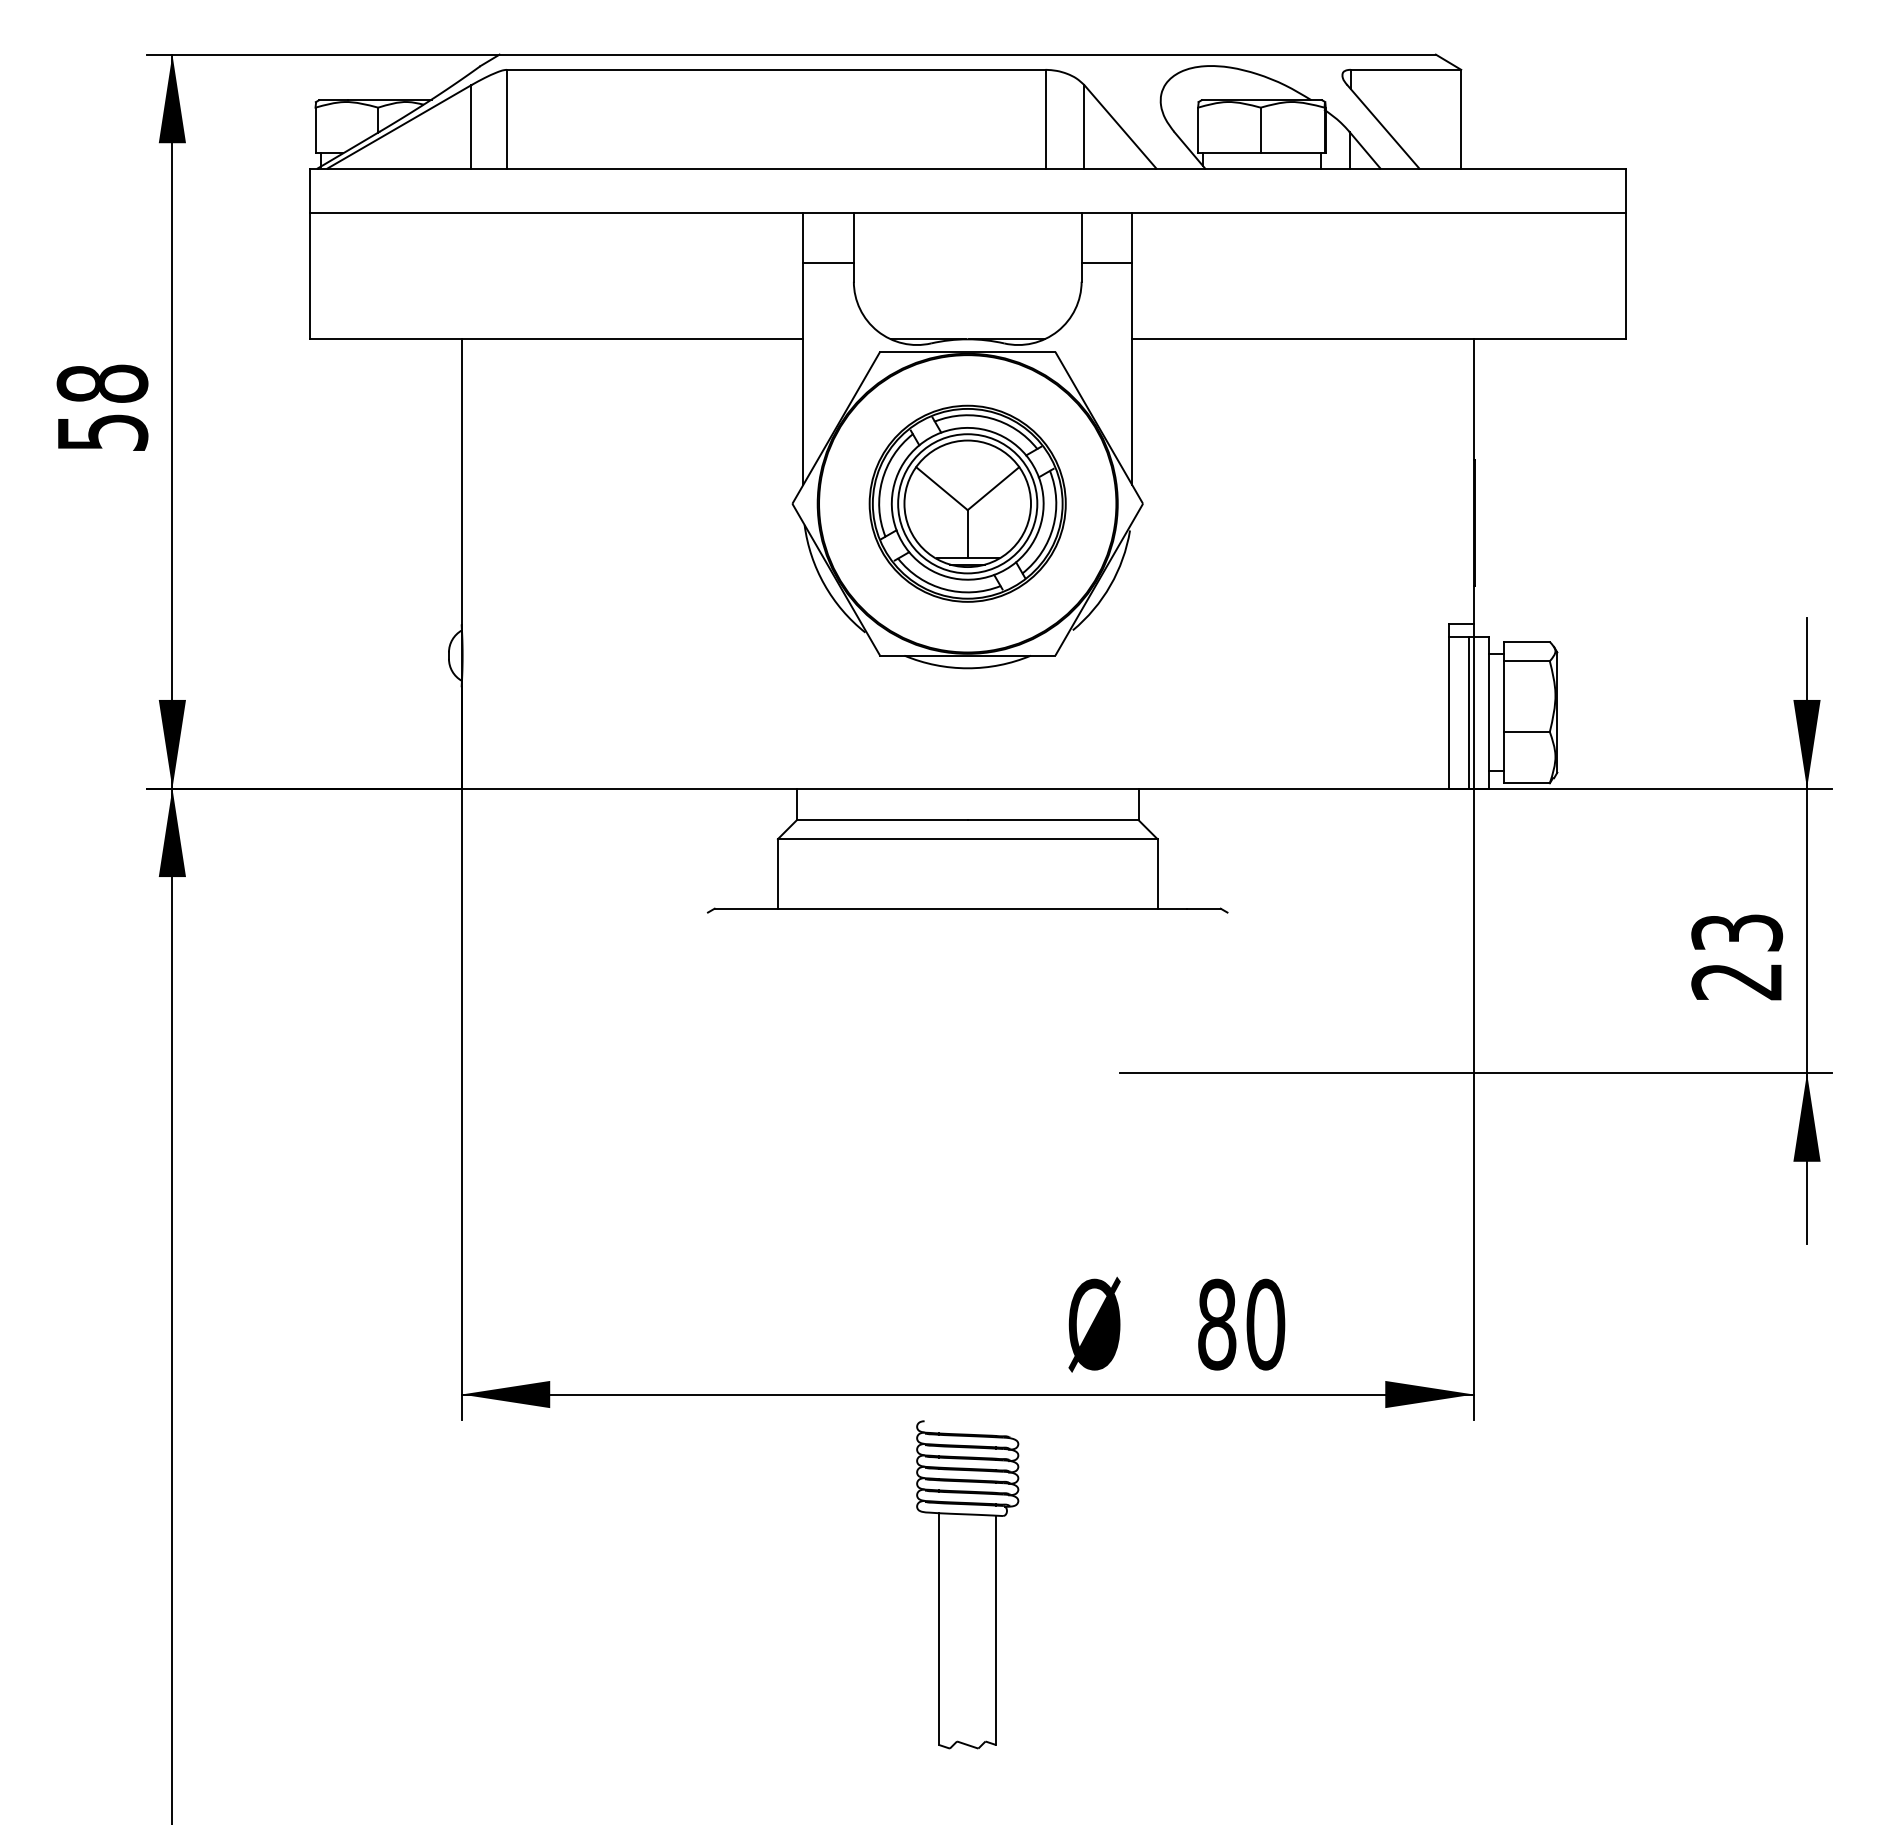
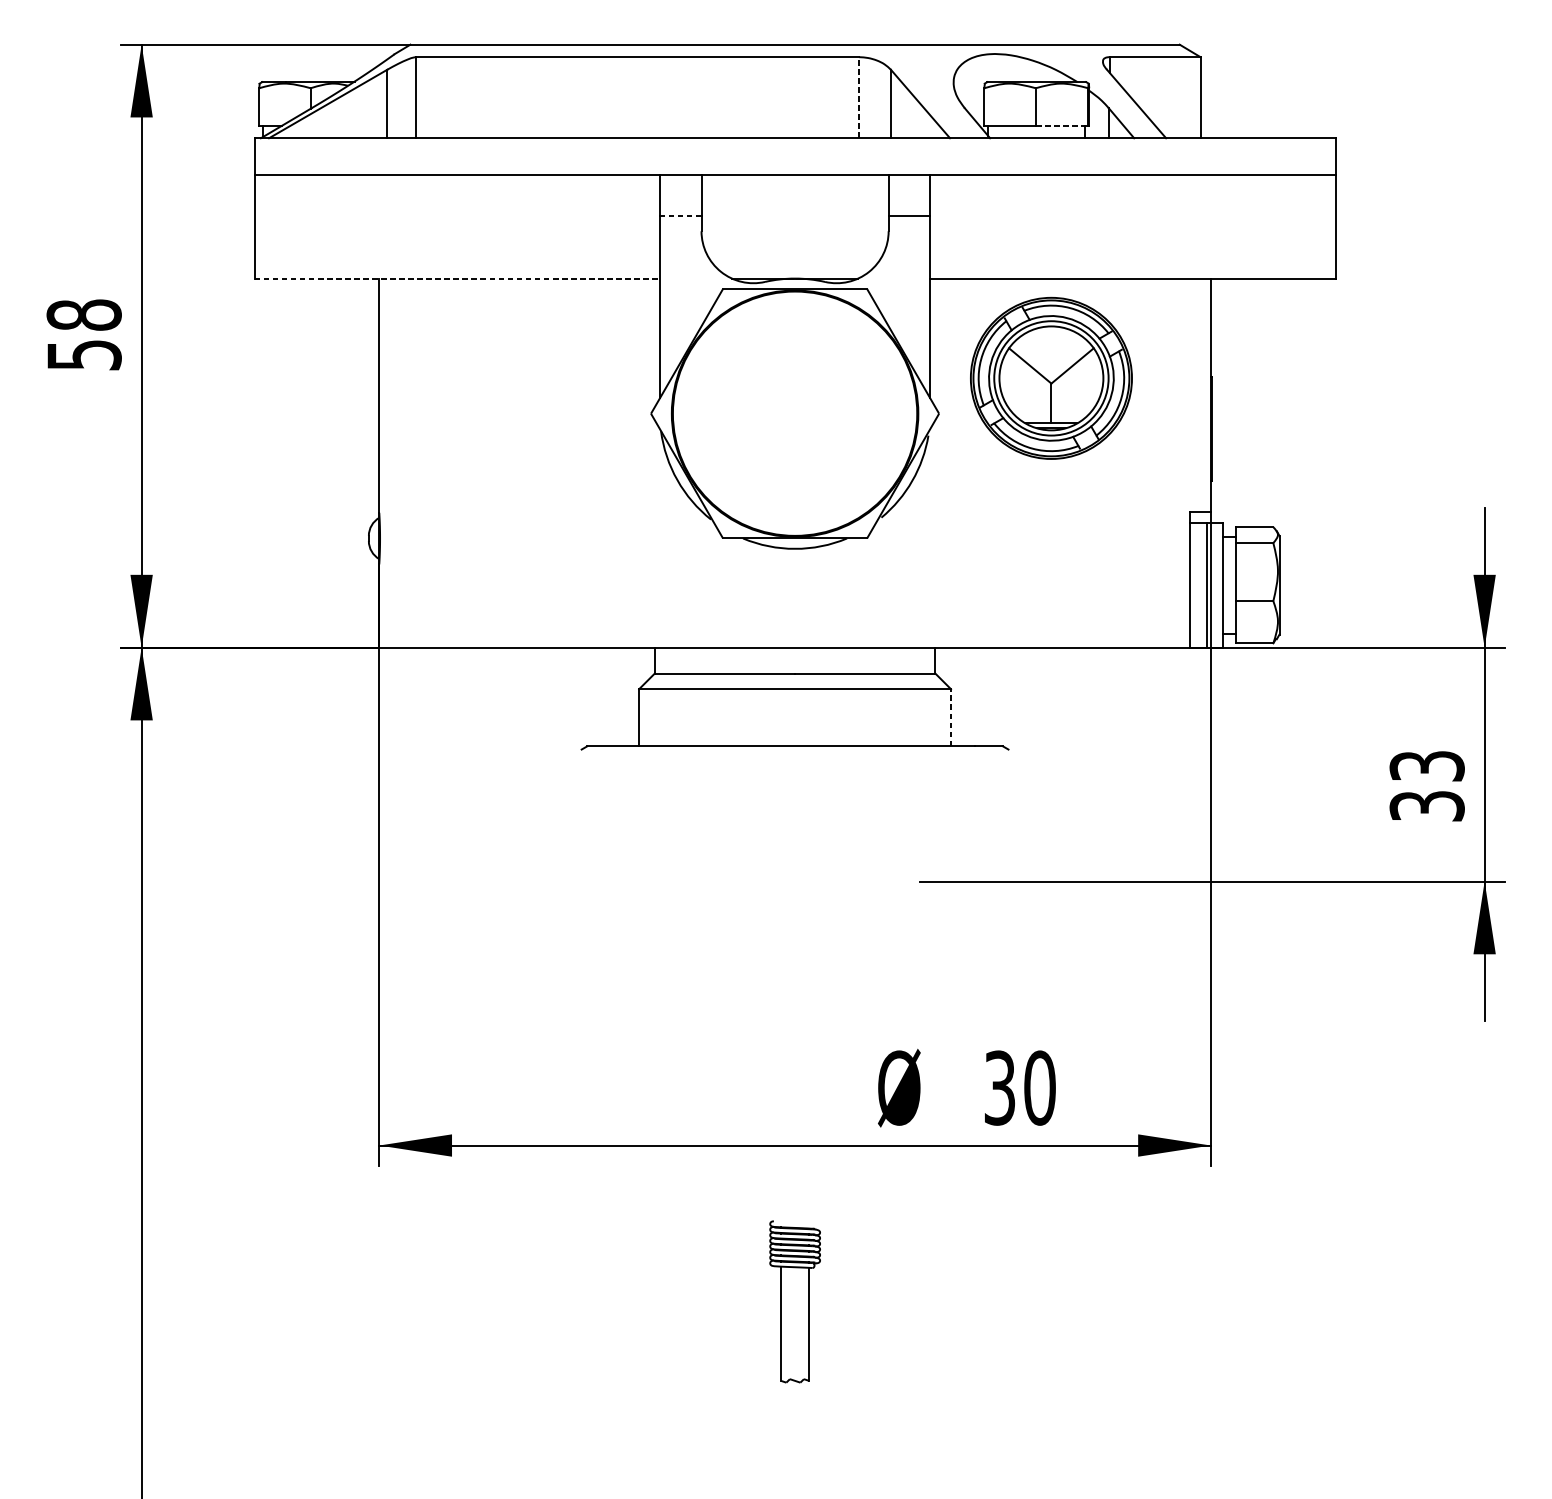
line: (1045, 118) -> (858, 97), solid -> dashed
line: (1292, 153) -> (1061, 125), solid -> dashed
line: (828, 263) -> (680, 216), solid -> dashed
line: (556, 339) -> (457, 278), solid -> dashed
part: (967, 503) -> (1051, 378), moved
line: (1157, 873) -> (951, 717), solid -> dashed
text: (1737, 981) -> (1427, 806), 23 -> 33
text: (1217, 1324) -> (1000, 1087), 80 -> 30
part: (967, 1584) -> (794, 1301), size x0.6

